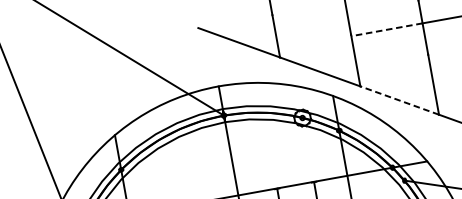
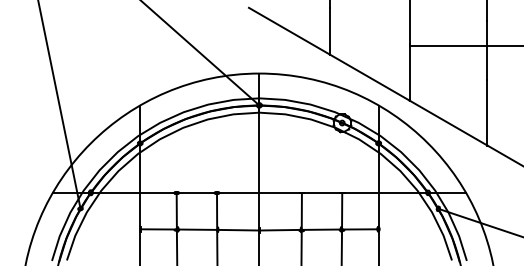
line: (386, 29) -> (448, 45), dashed -> solid
line: (399, 100) -> (448, 123), dashed -> solid

